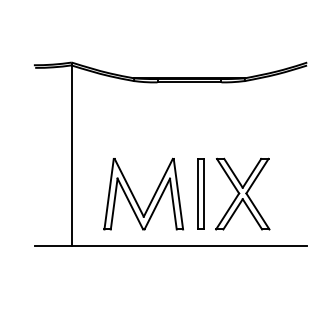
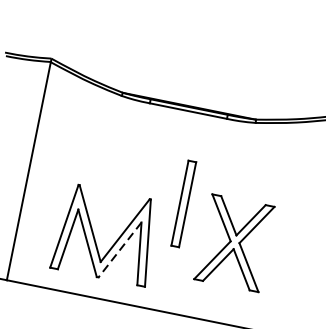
part: (200, 193) -> (183, 203), moved
part: (242, 193) -> (234, 242), moved
line: (157, 204) -> (120, 250), solid -> dashed

